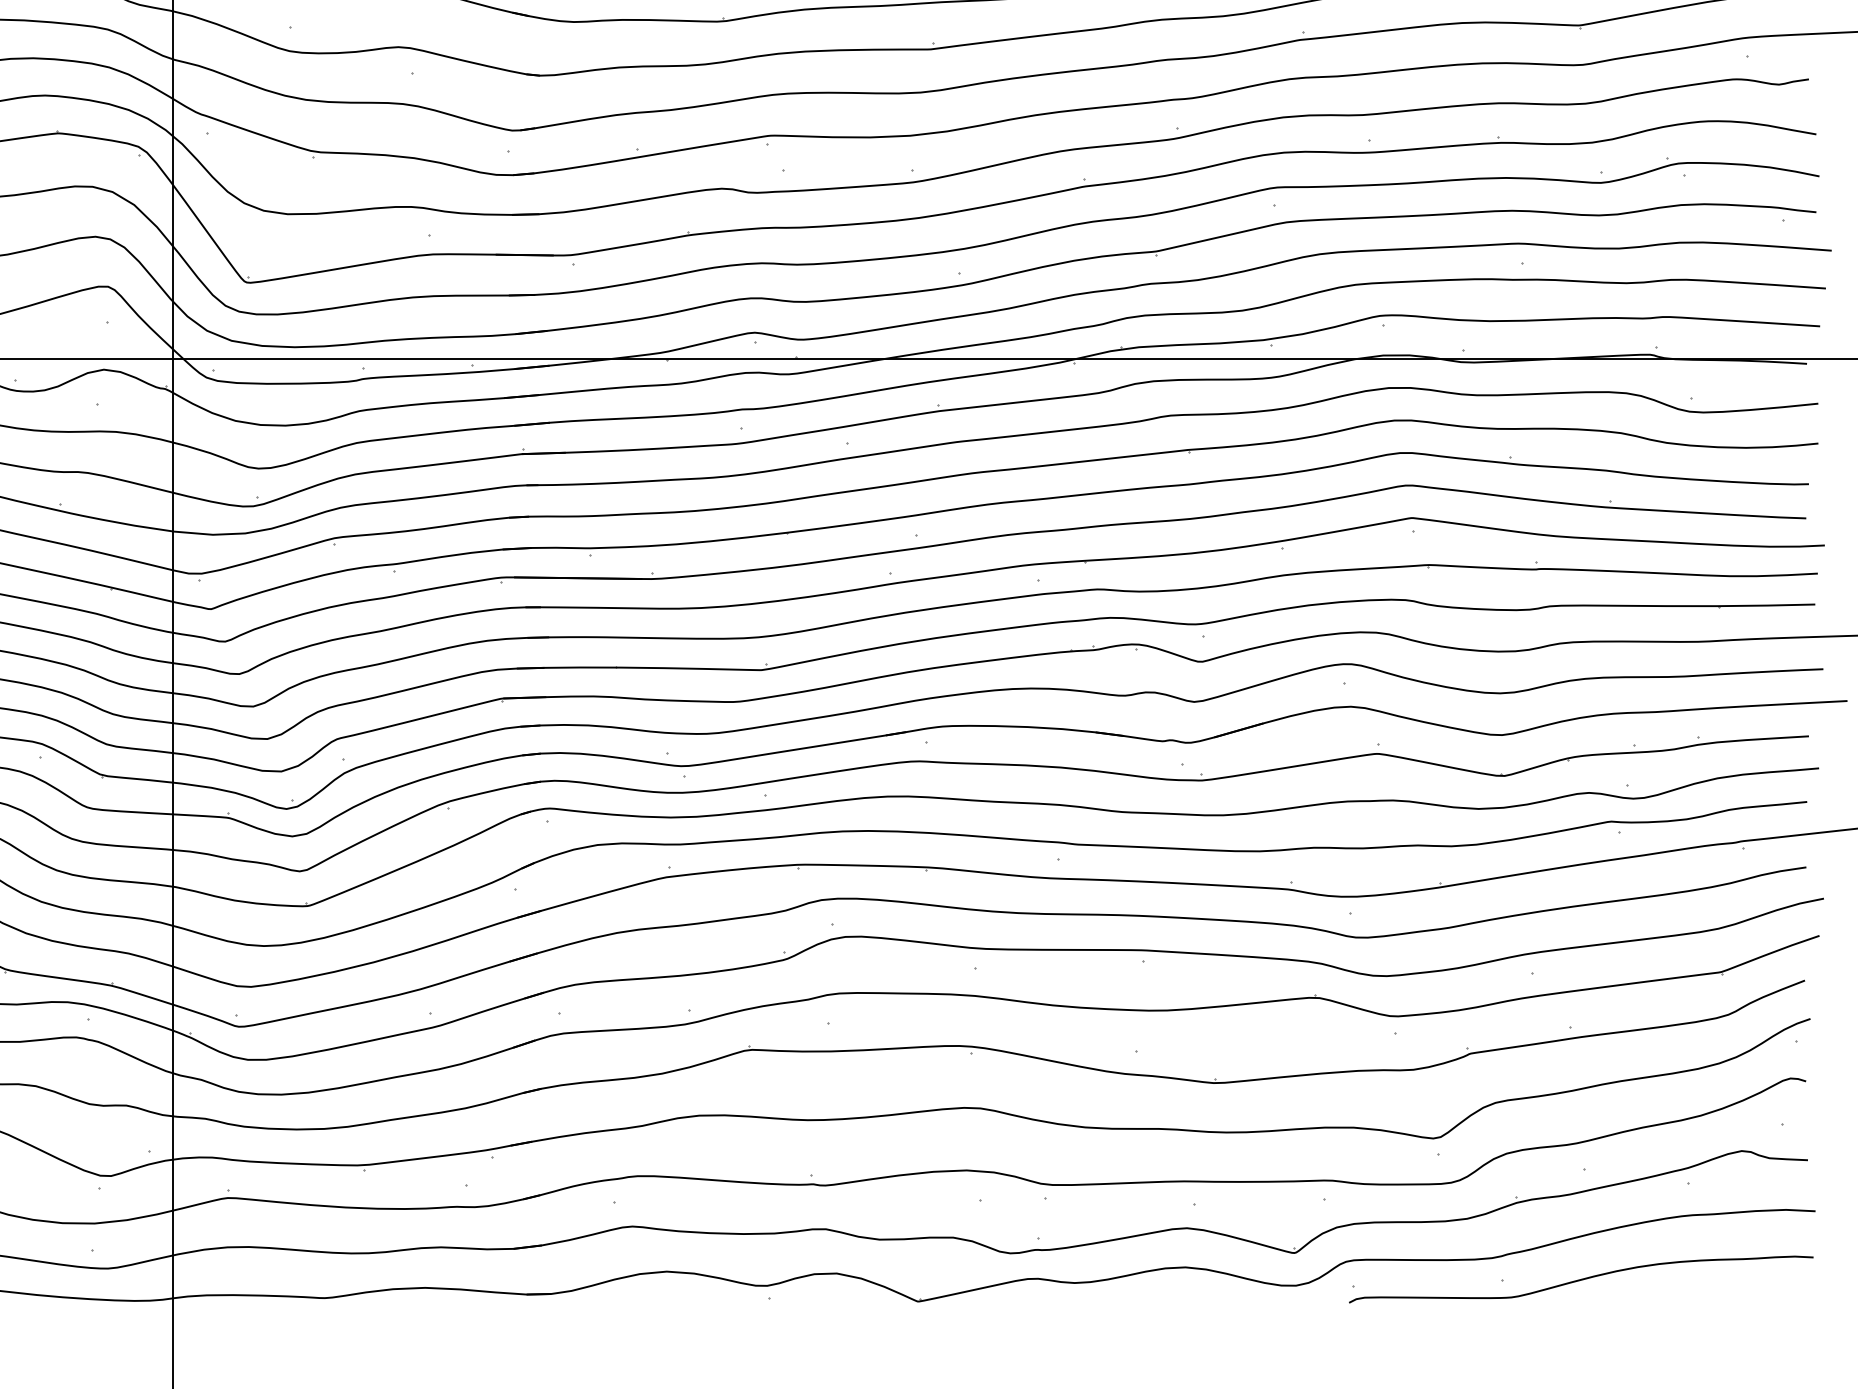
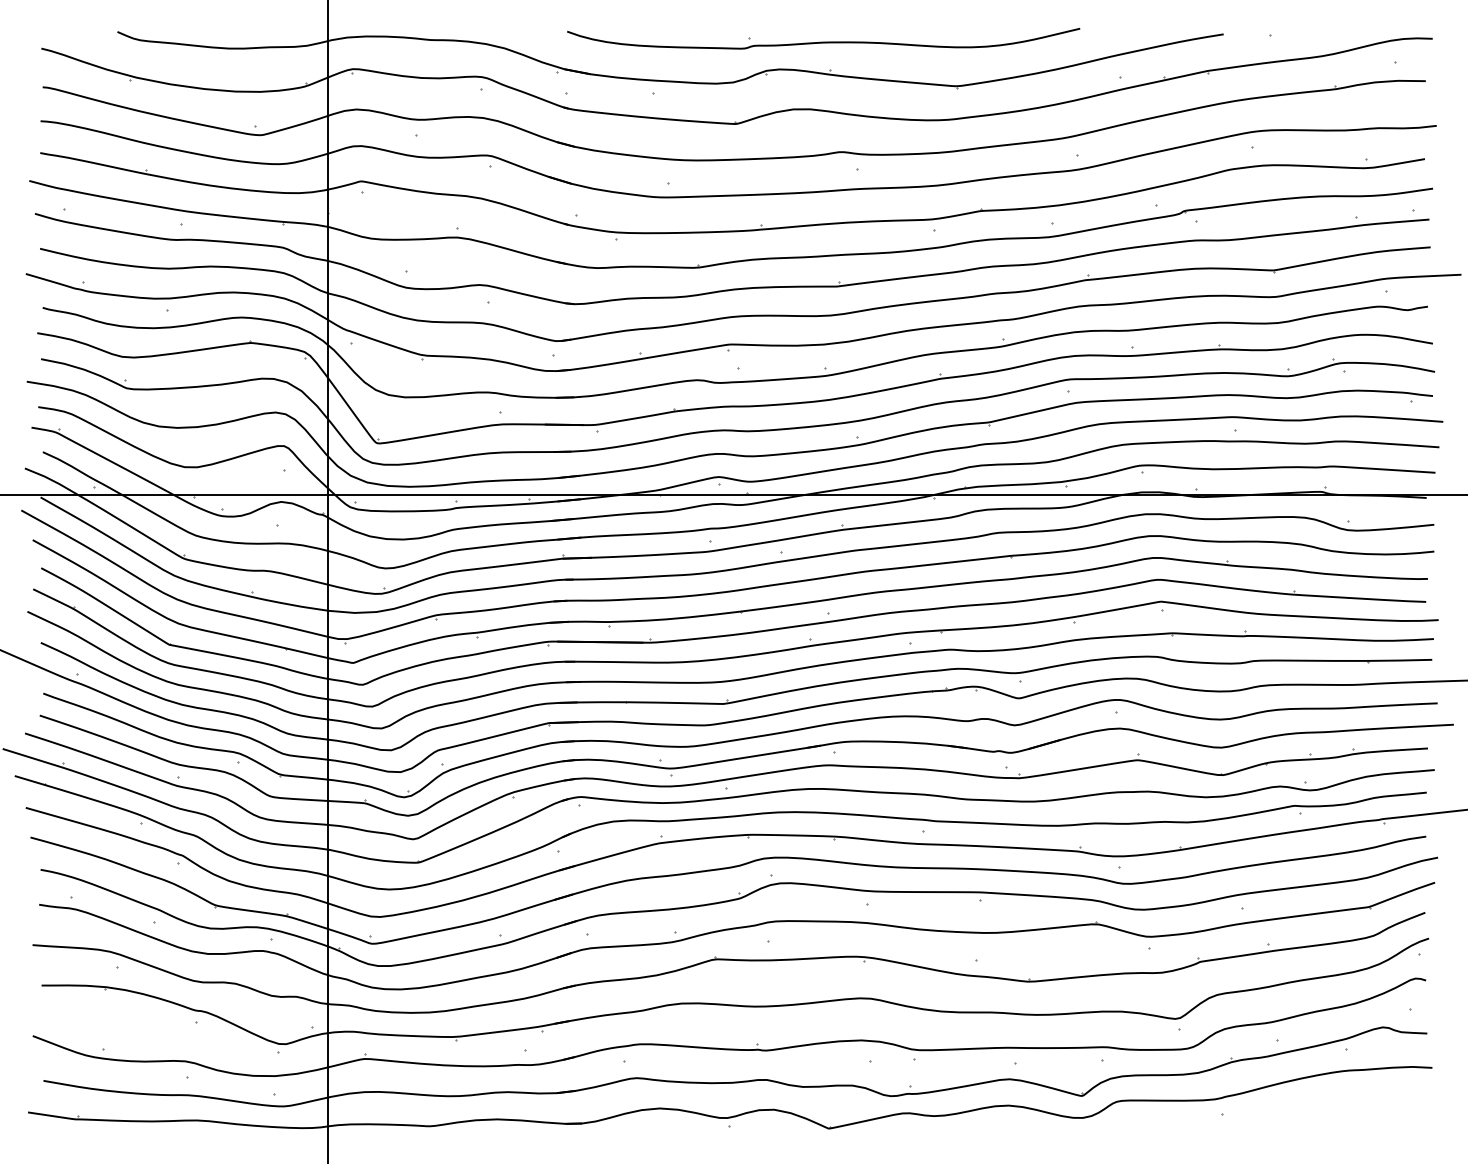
part: (1580, 1279) -> (1274, 1113), removed

